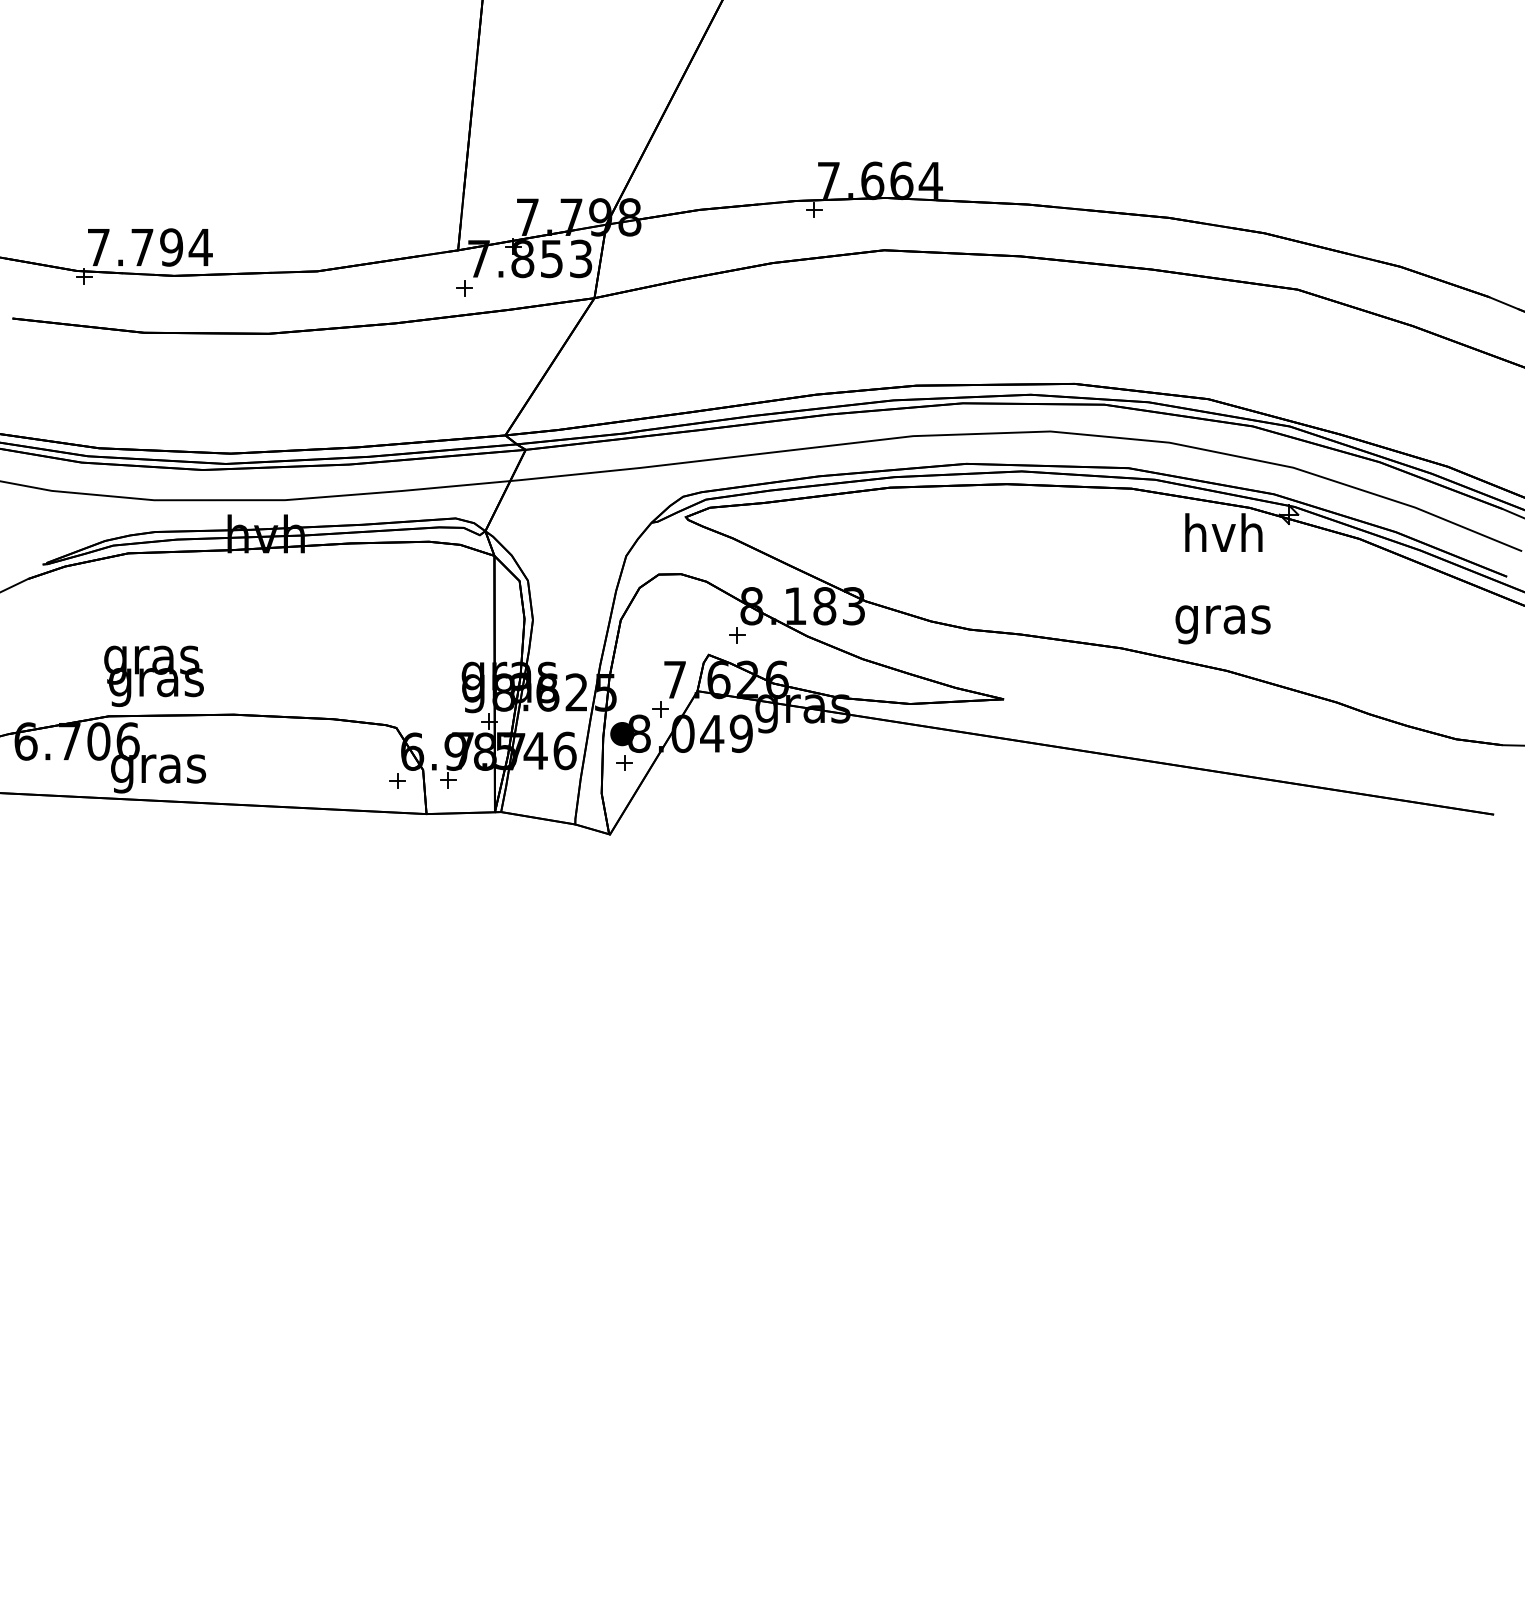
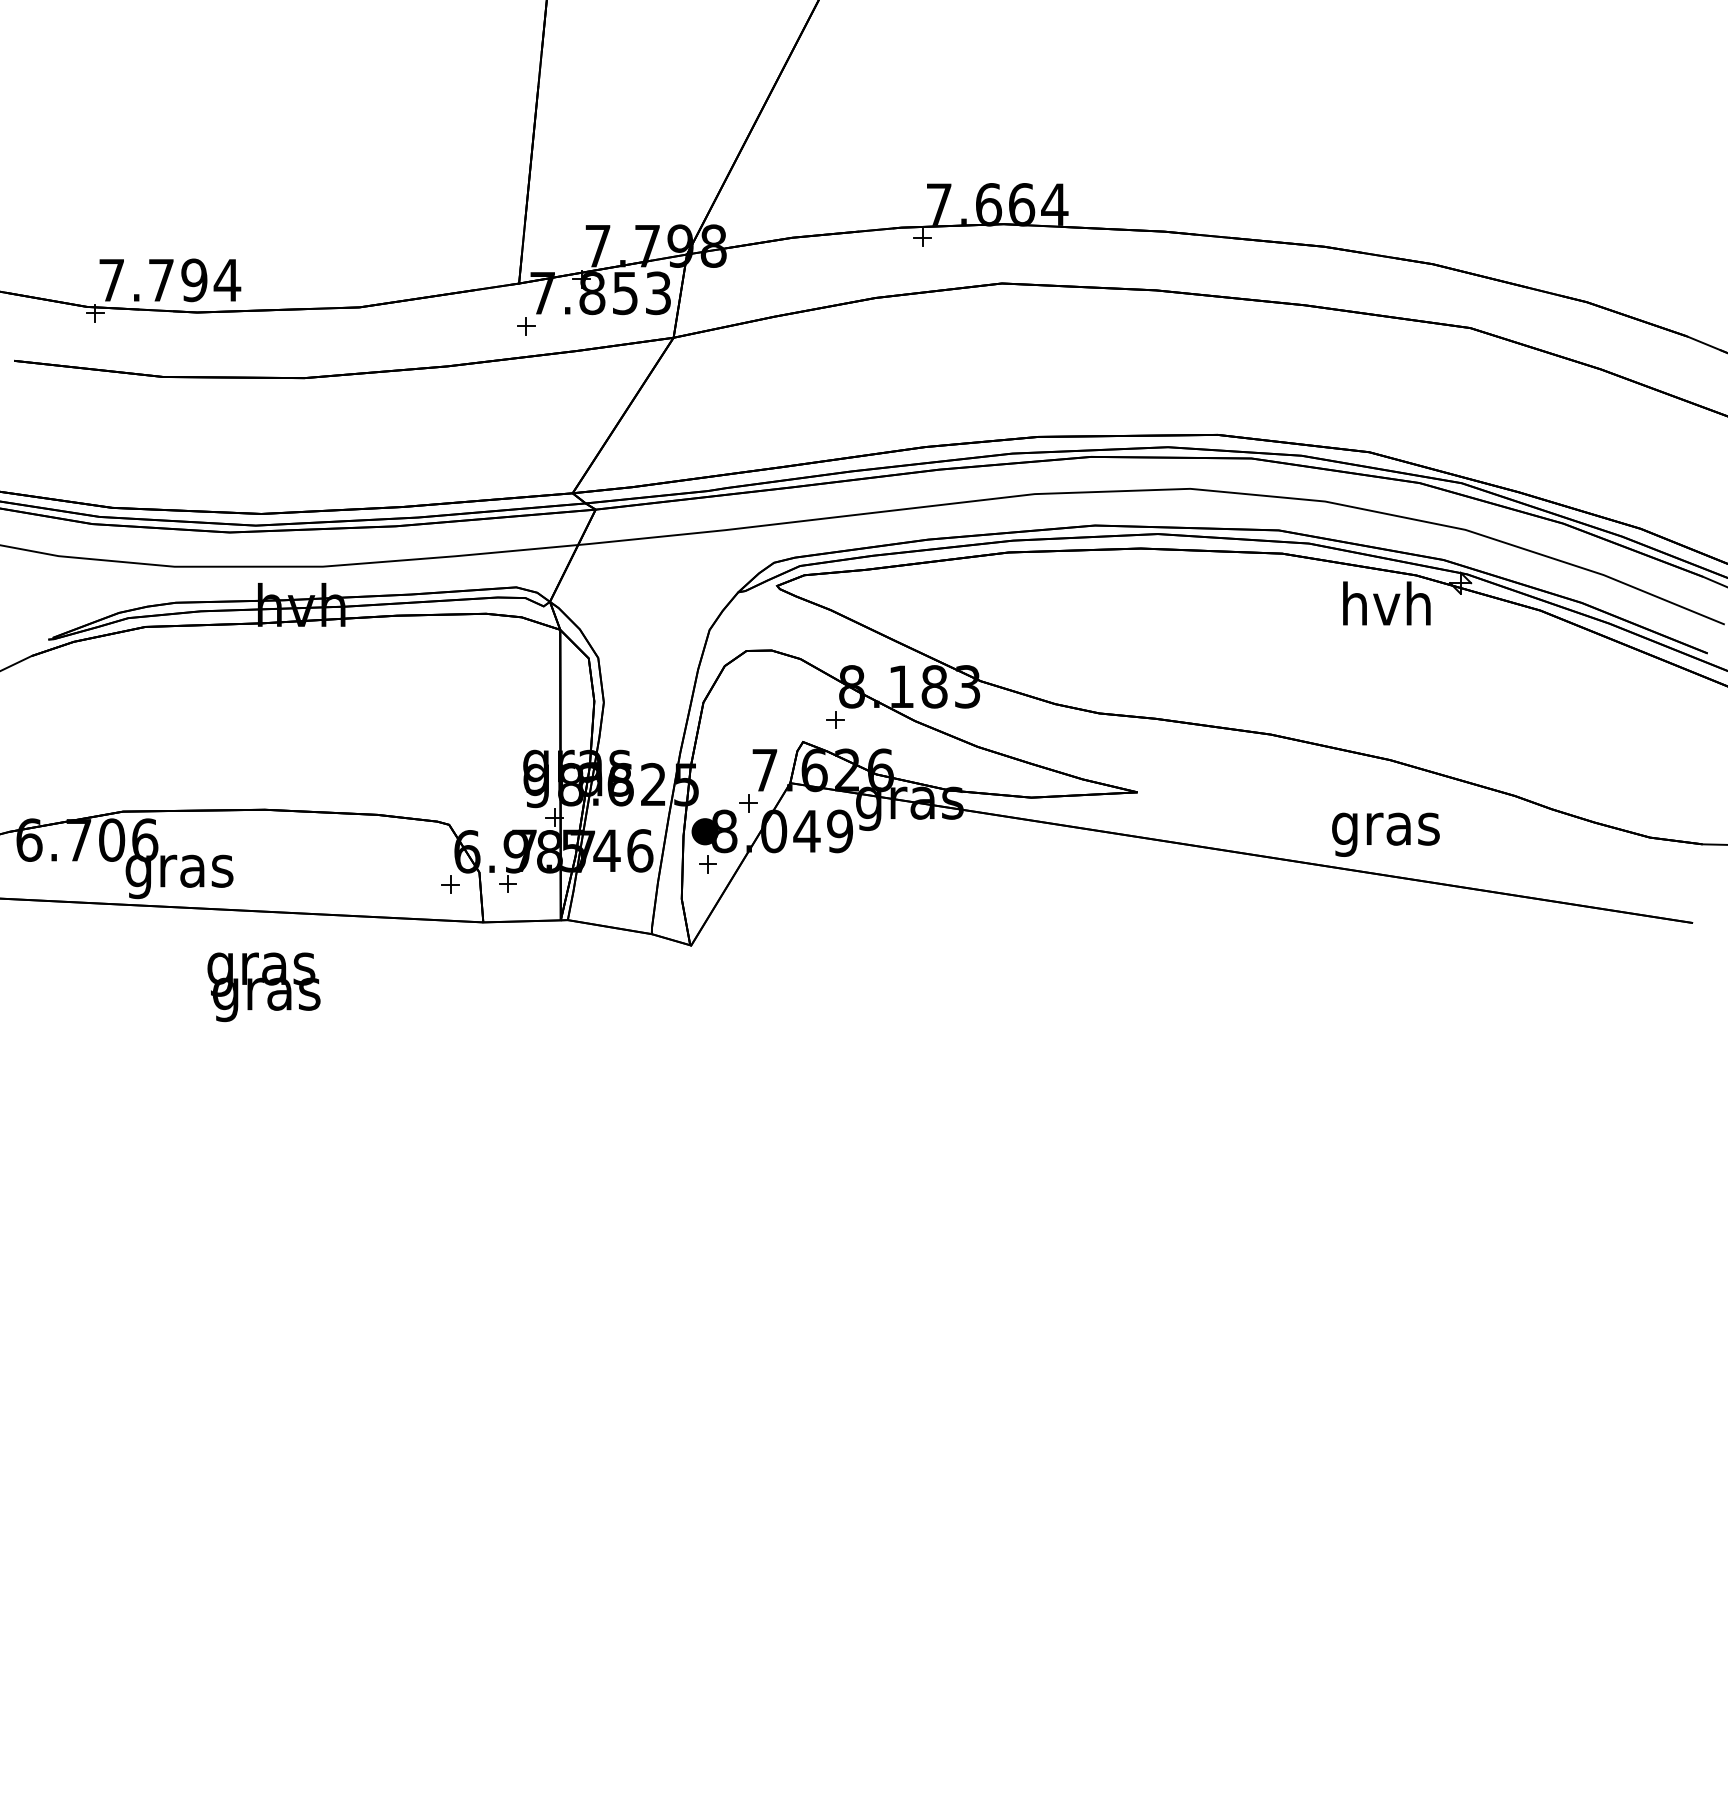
text: (1222, 624) -> (1385, 834), moved
text: (153, 675) -> (263, 986), moved

